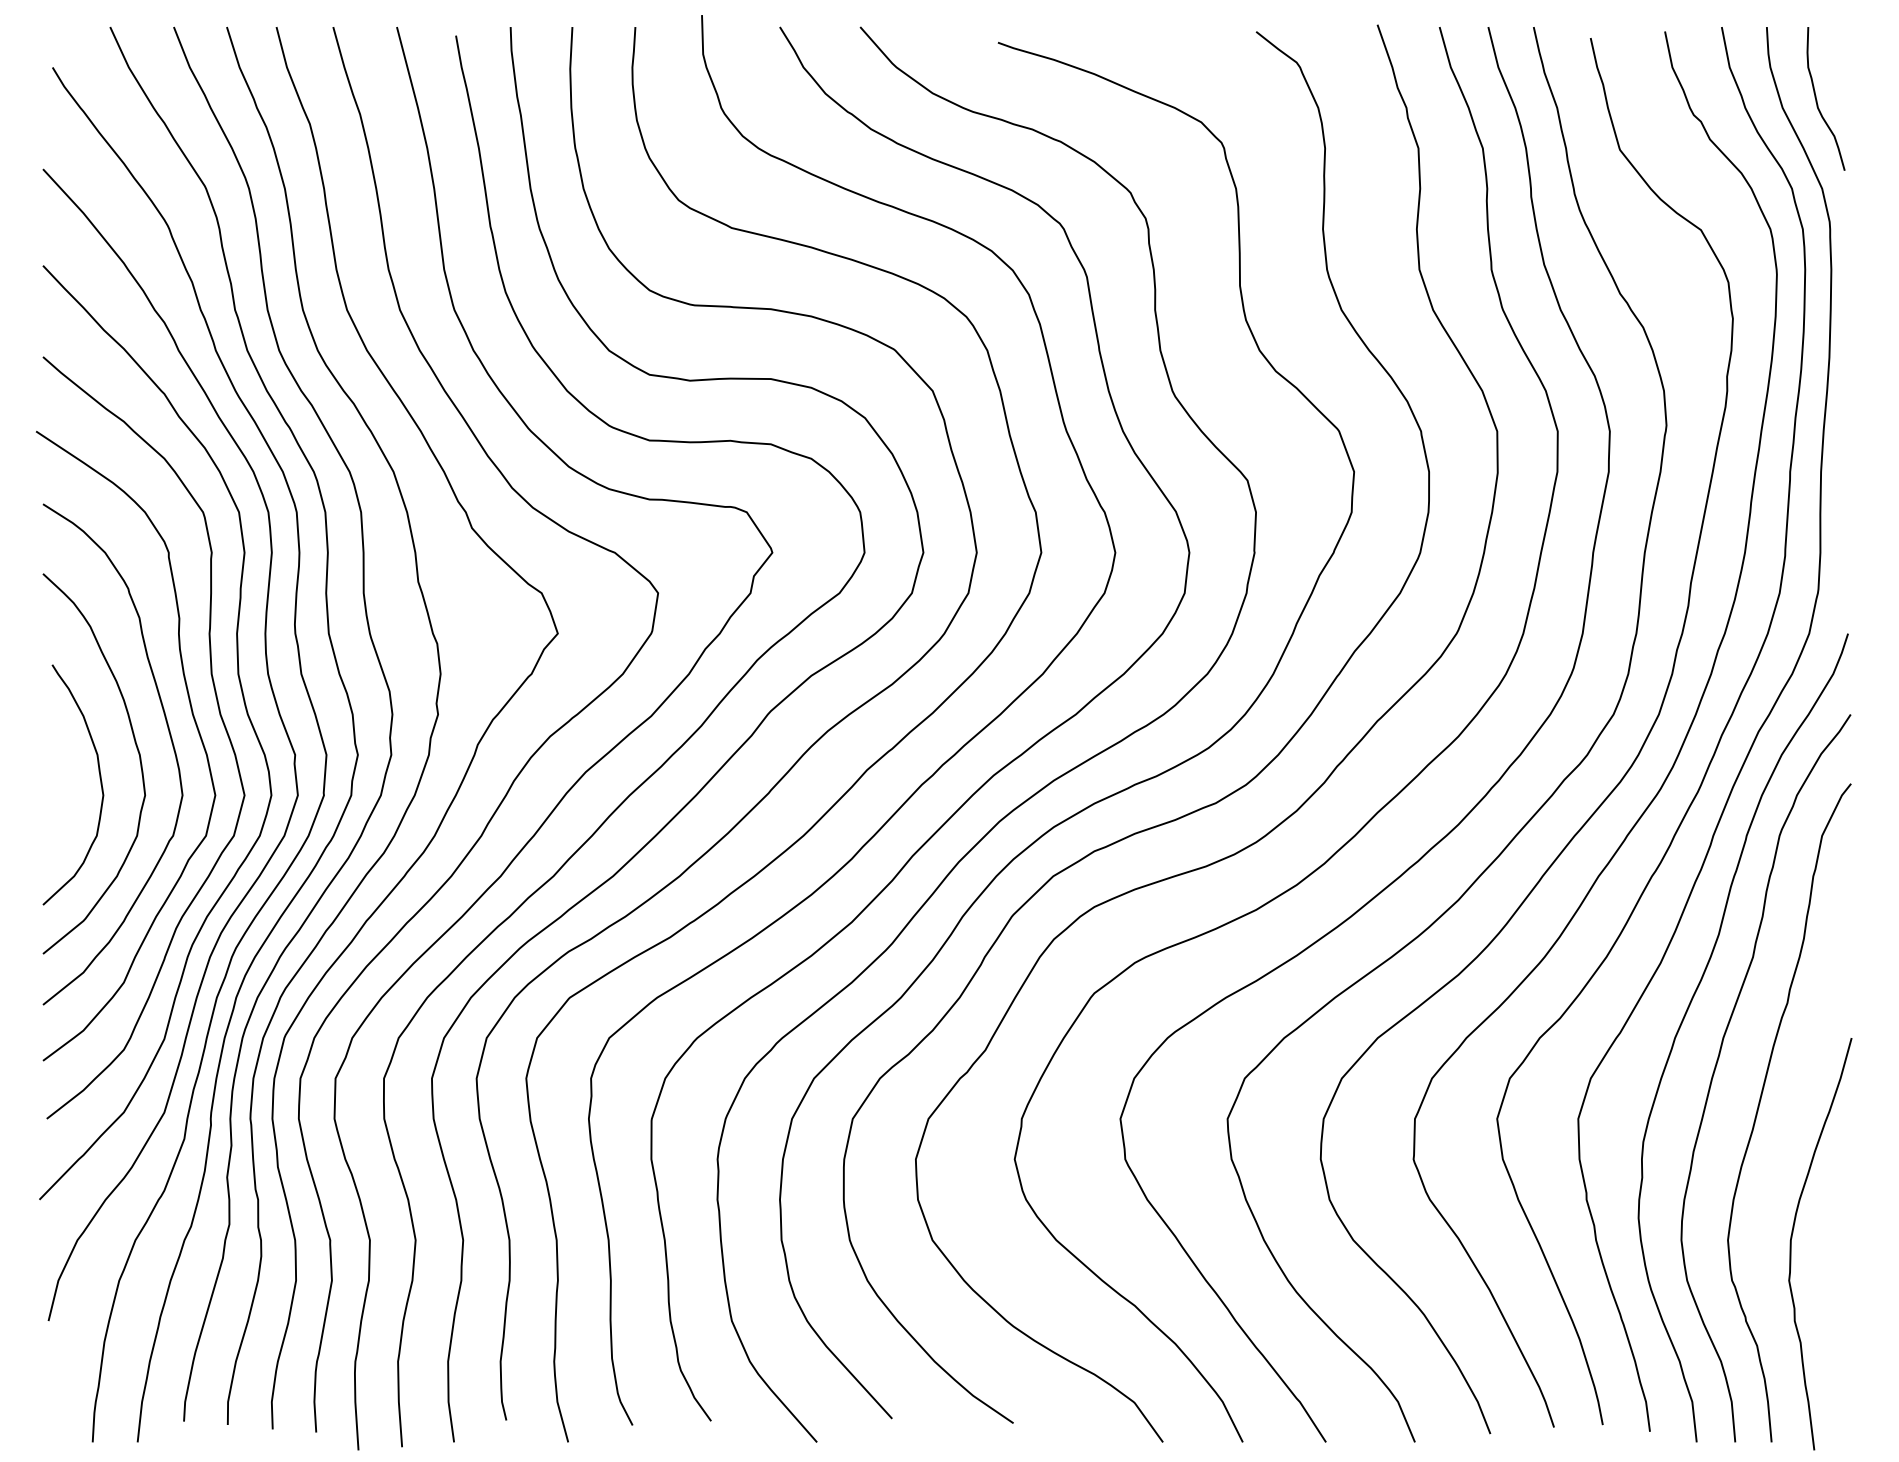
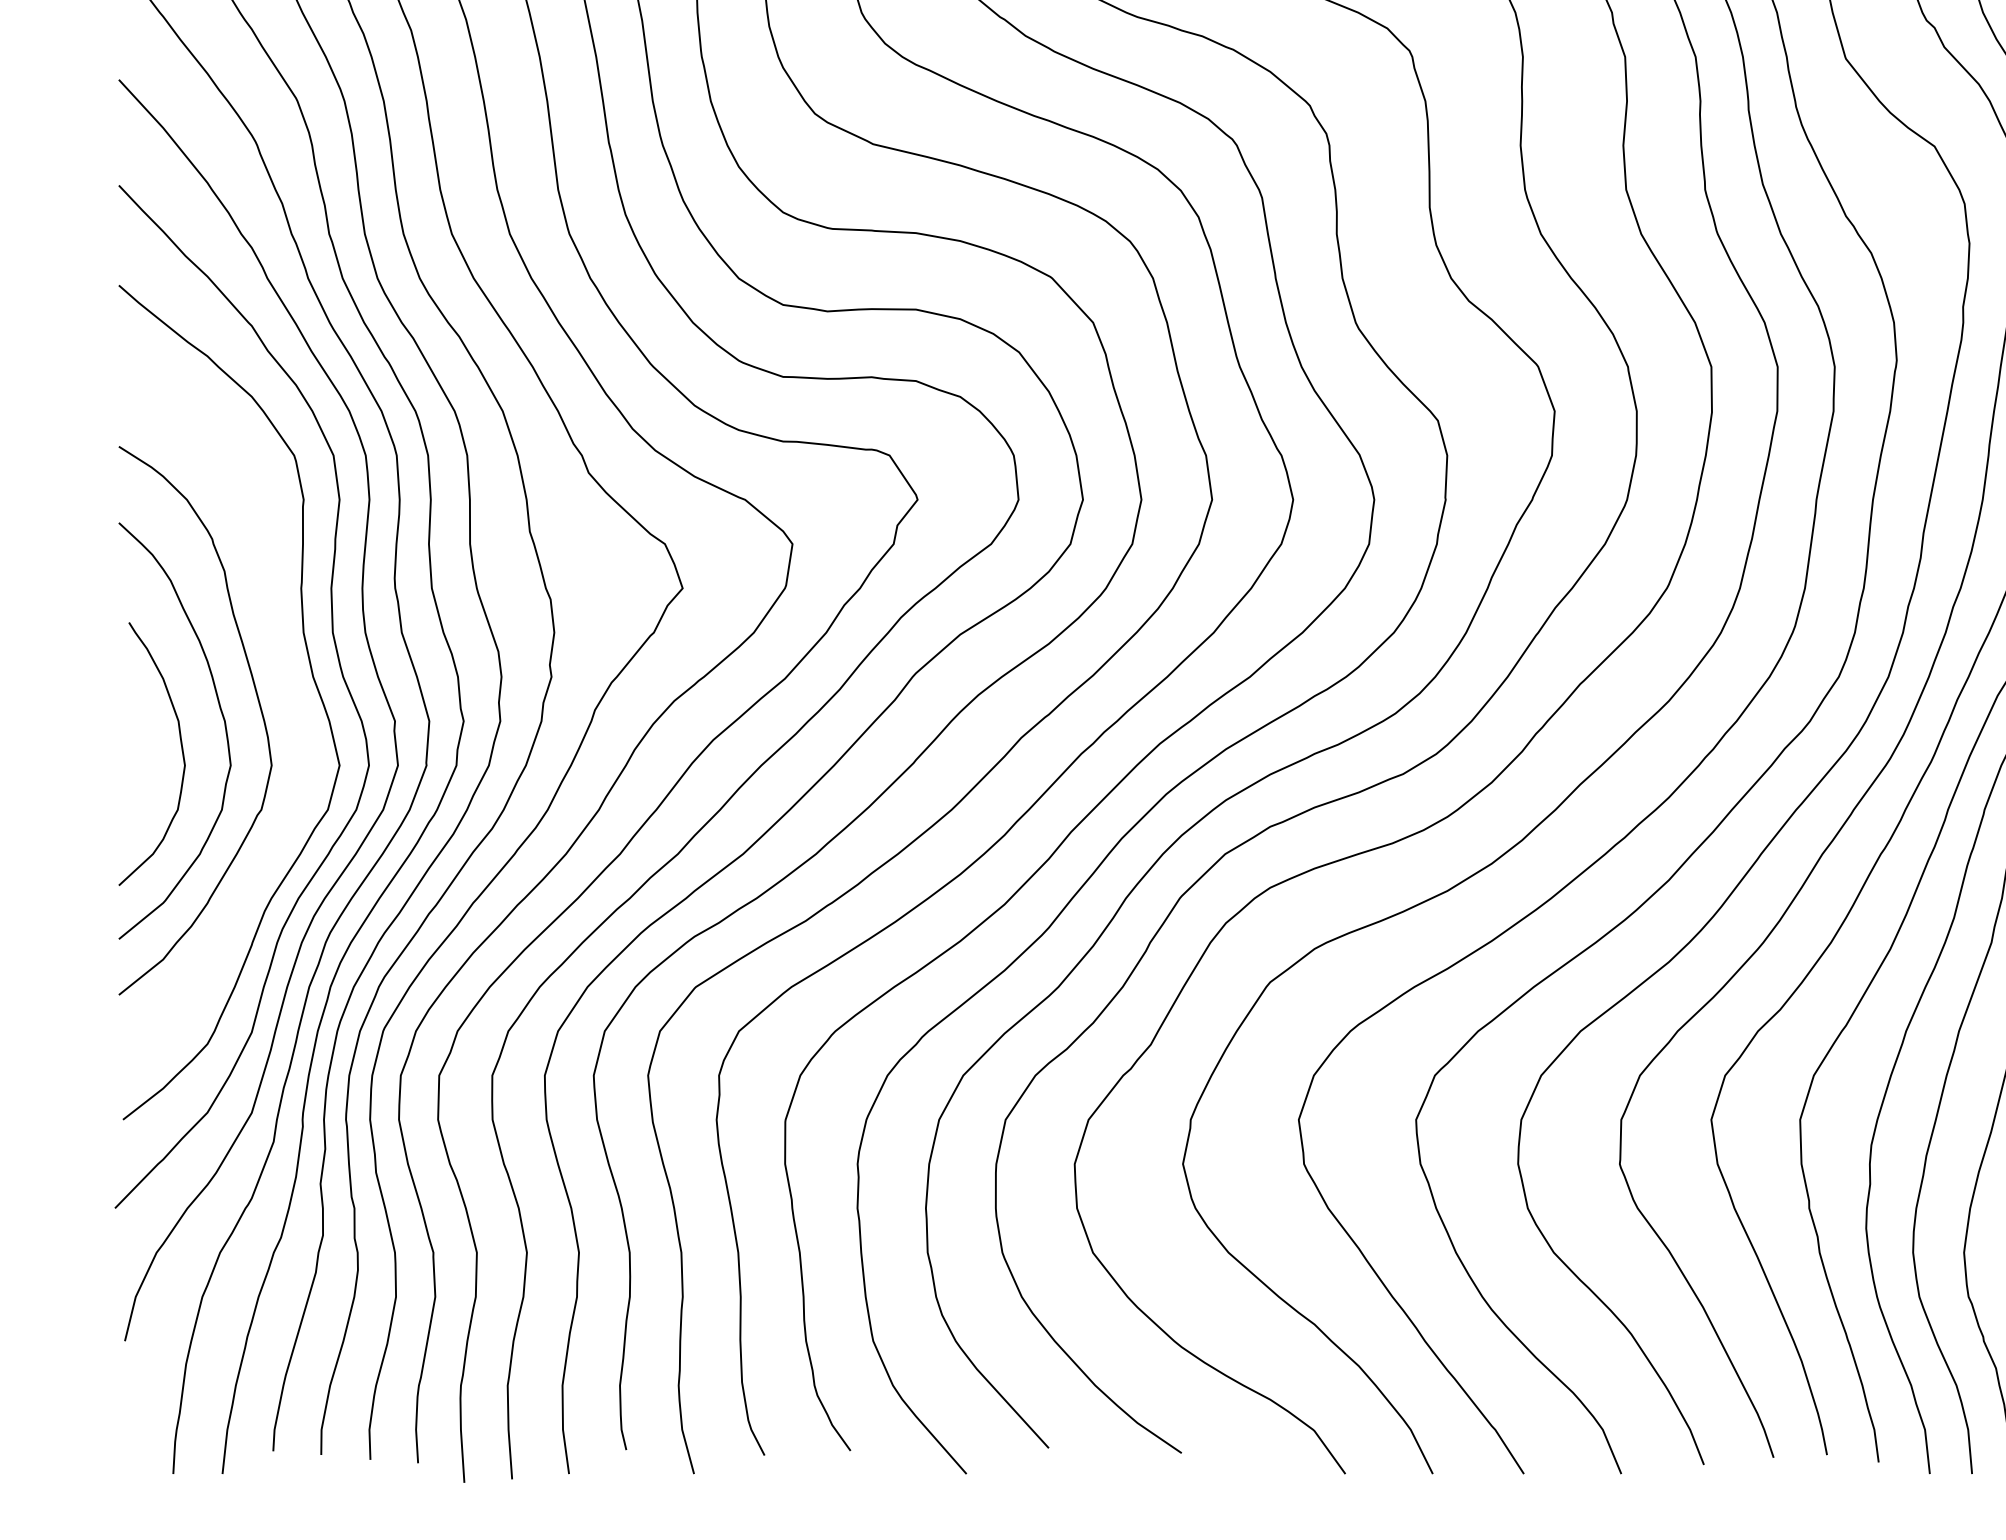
curve: (194, 722) -> (284, 685), removed

